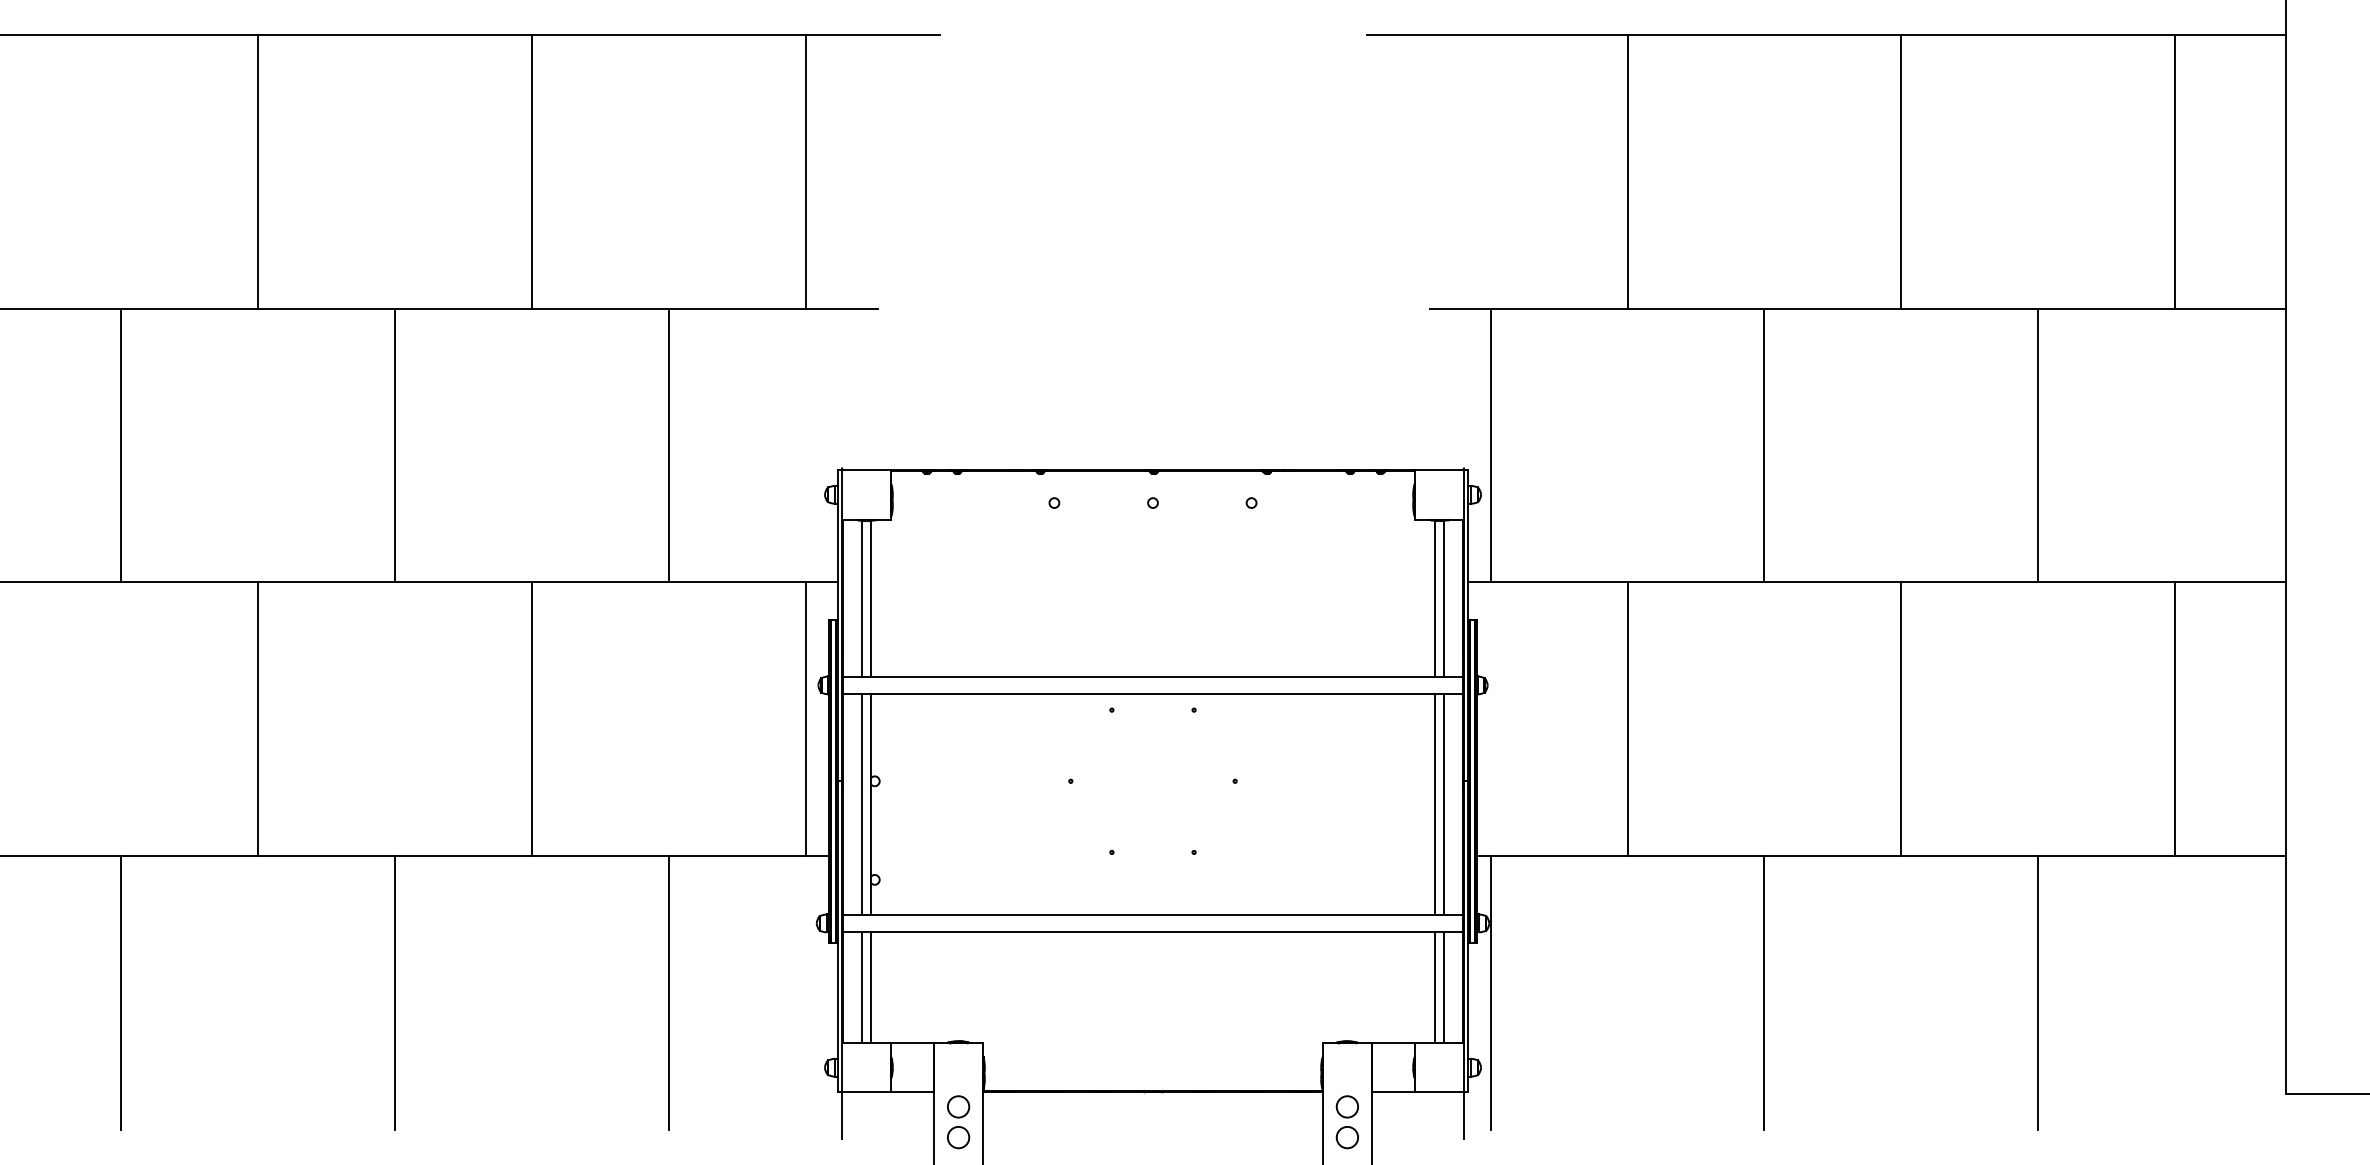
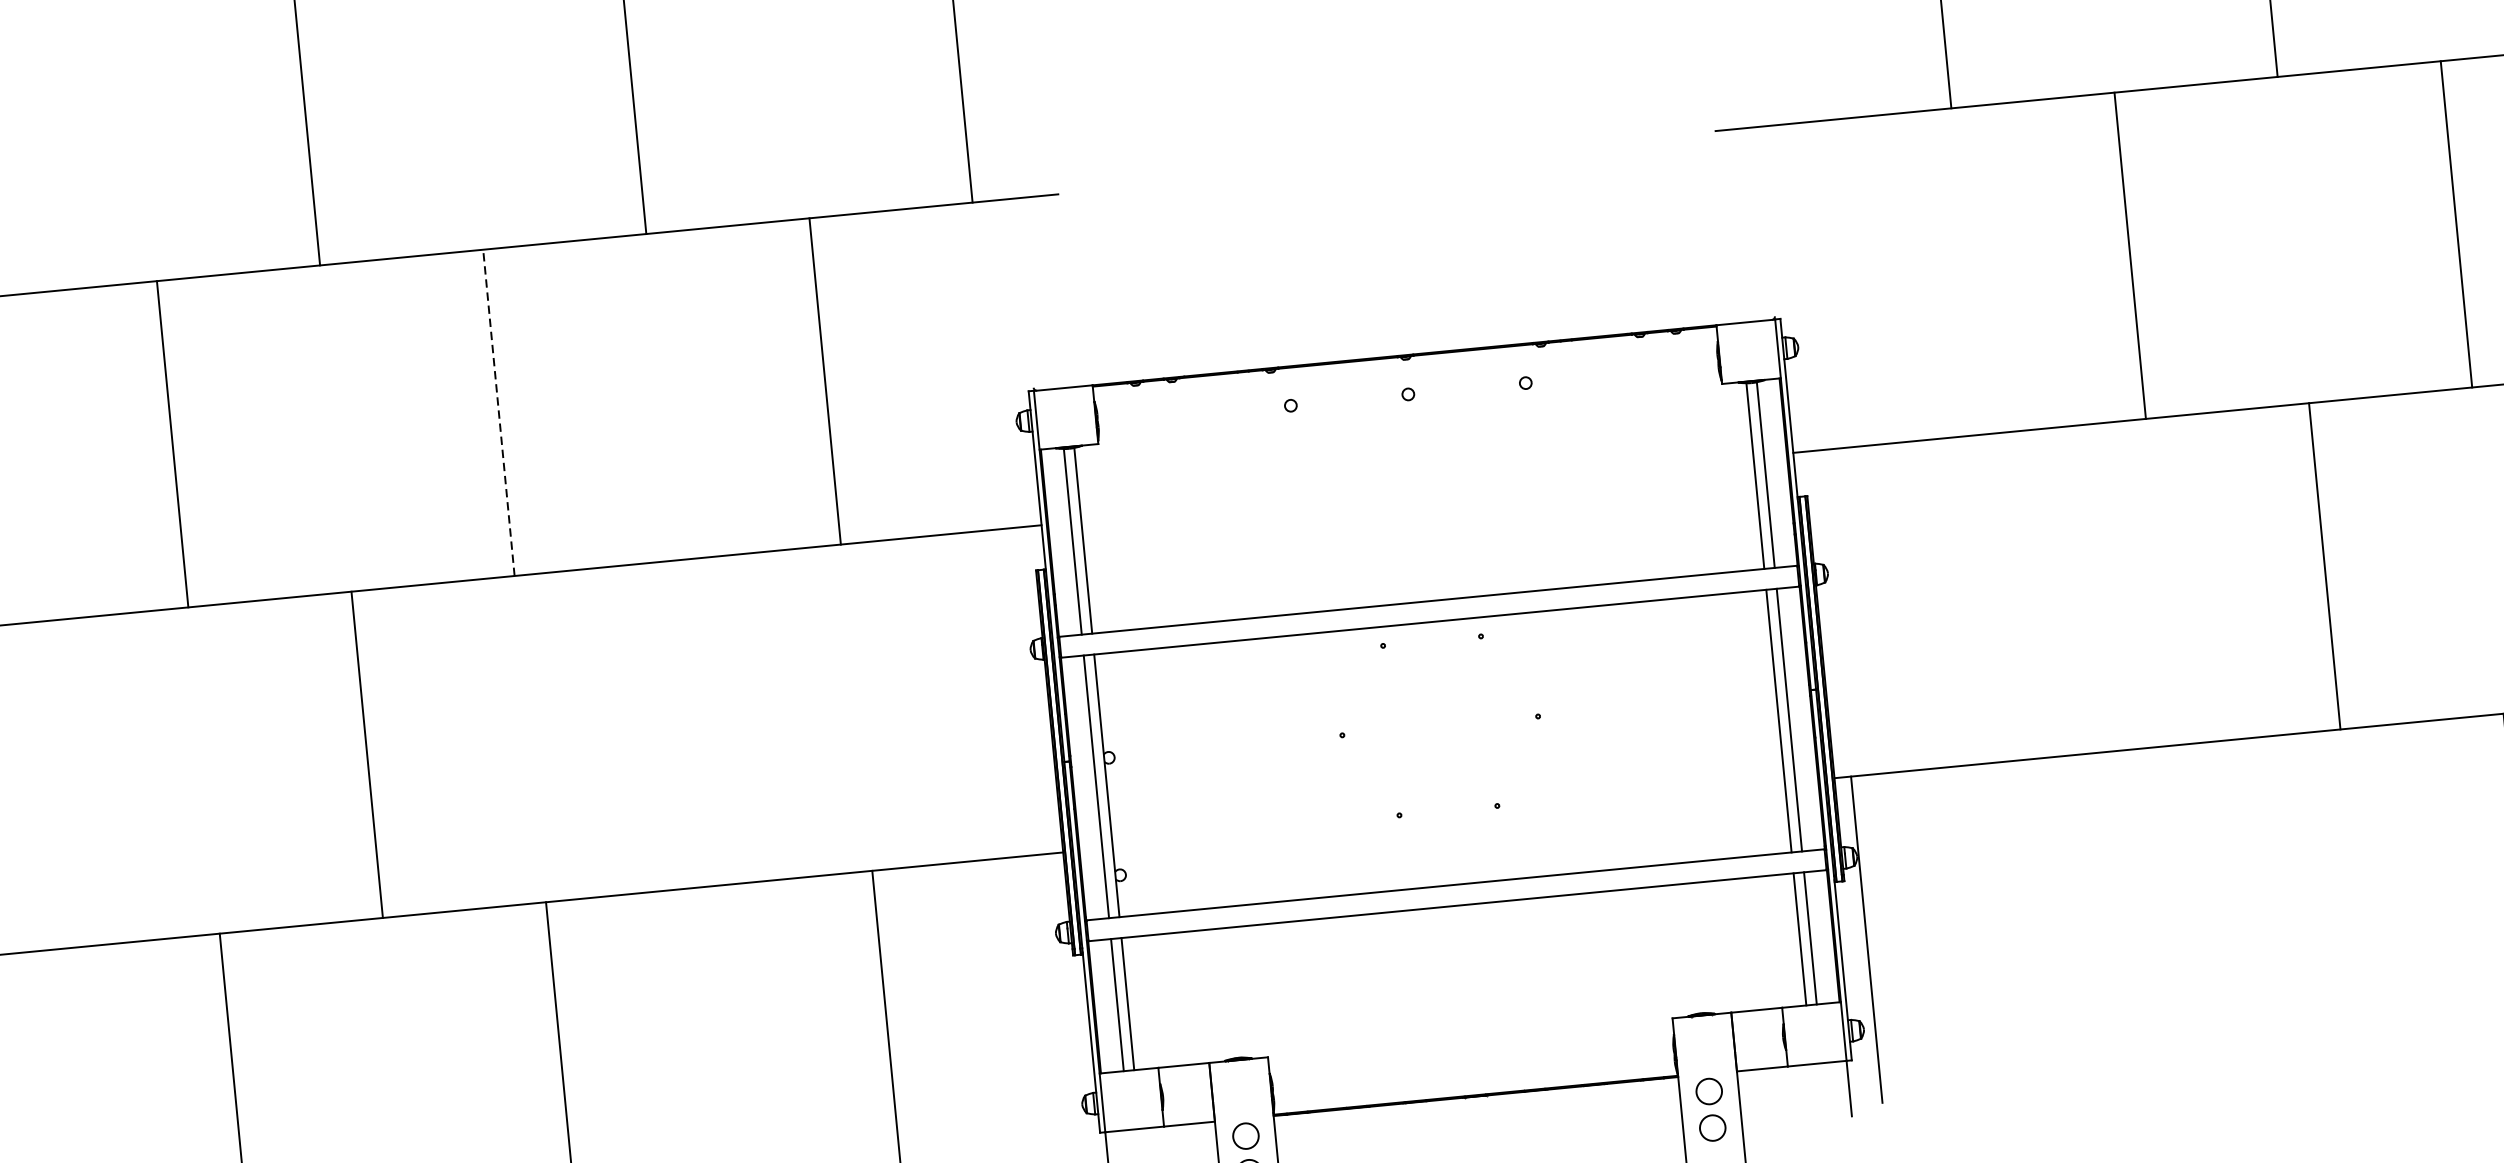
line: (395, 445) -> (499, 412), solid -> dashed
line: (1490, 445) -> (1803, 287), removed
line: (532, 719) -> (693, 723), removed
line: (805, 719) -> (1019, 692), removed
line: (1627, 719) -> (1998, 597), removed
line: (1764, 993) -> (2193, 908), removed

